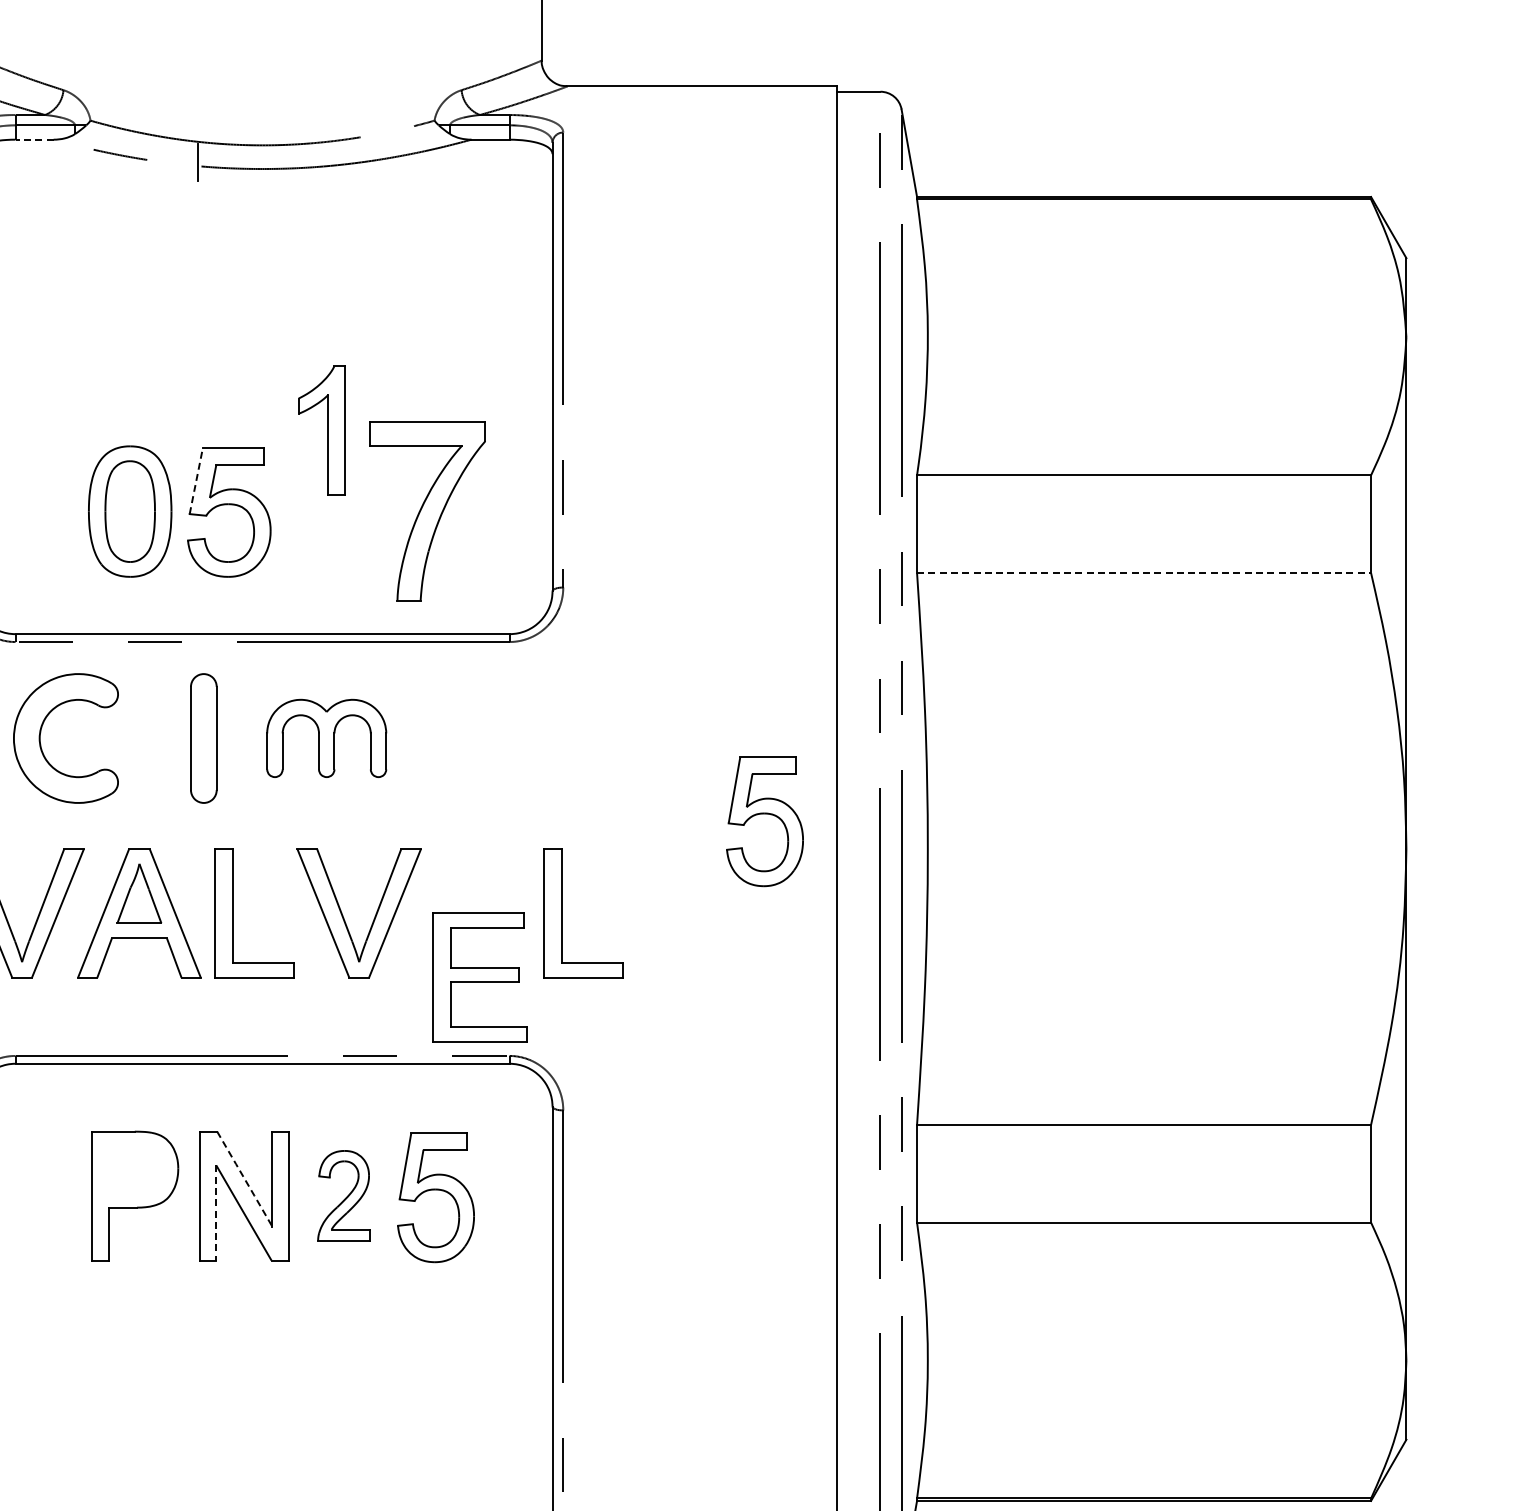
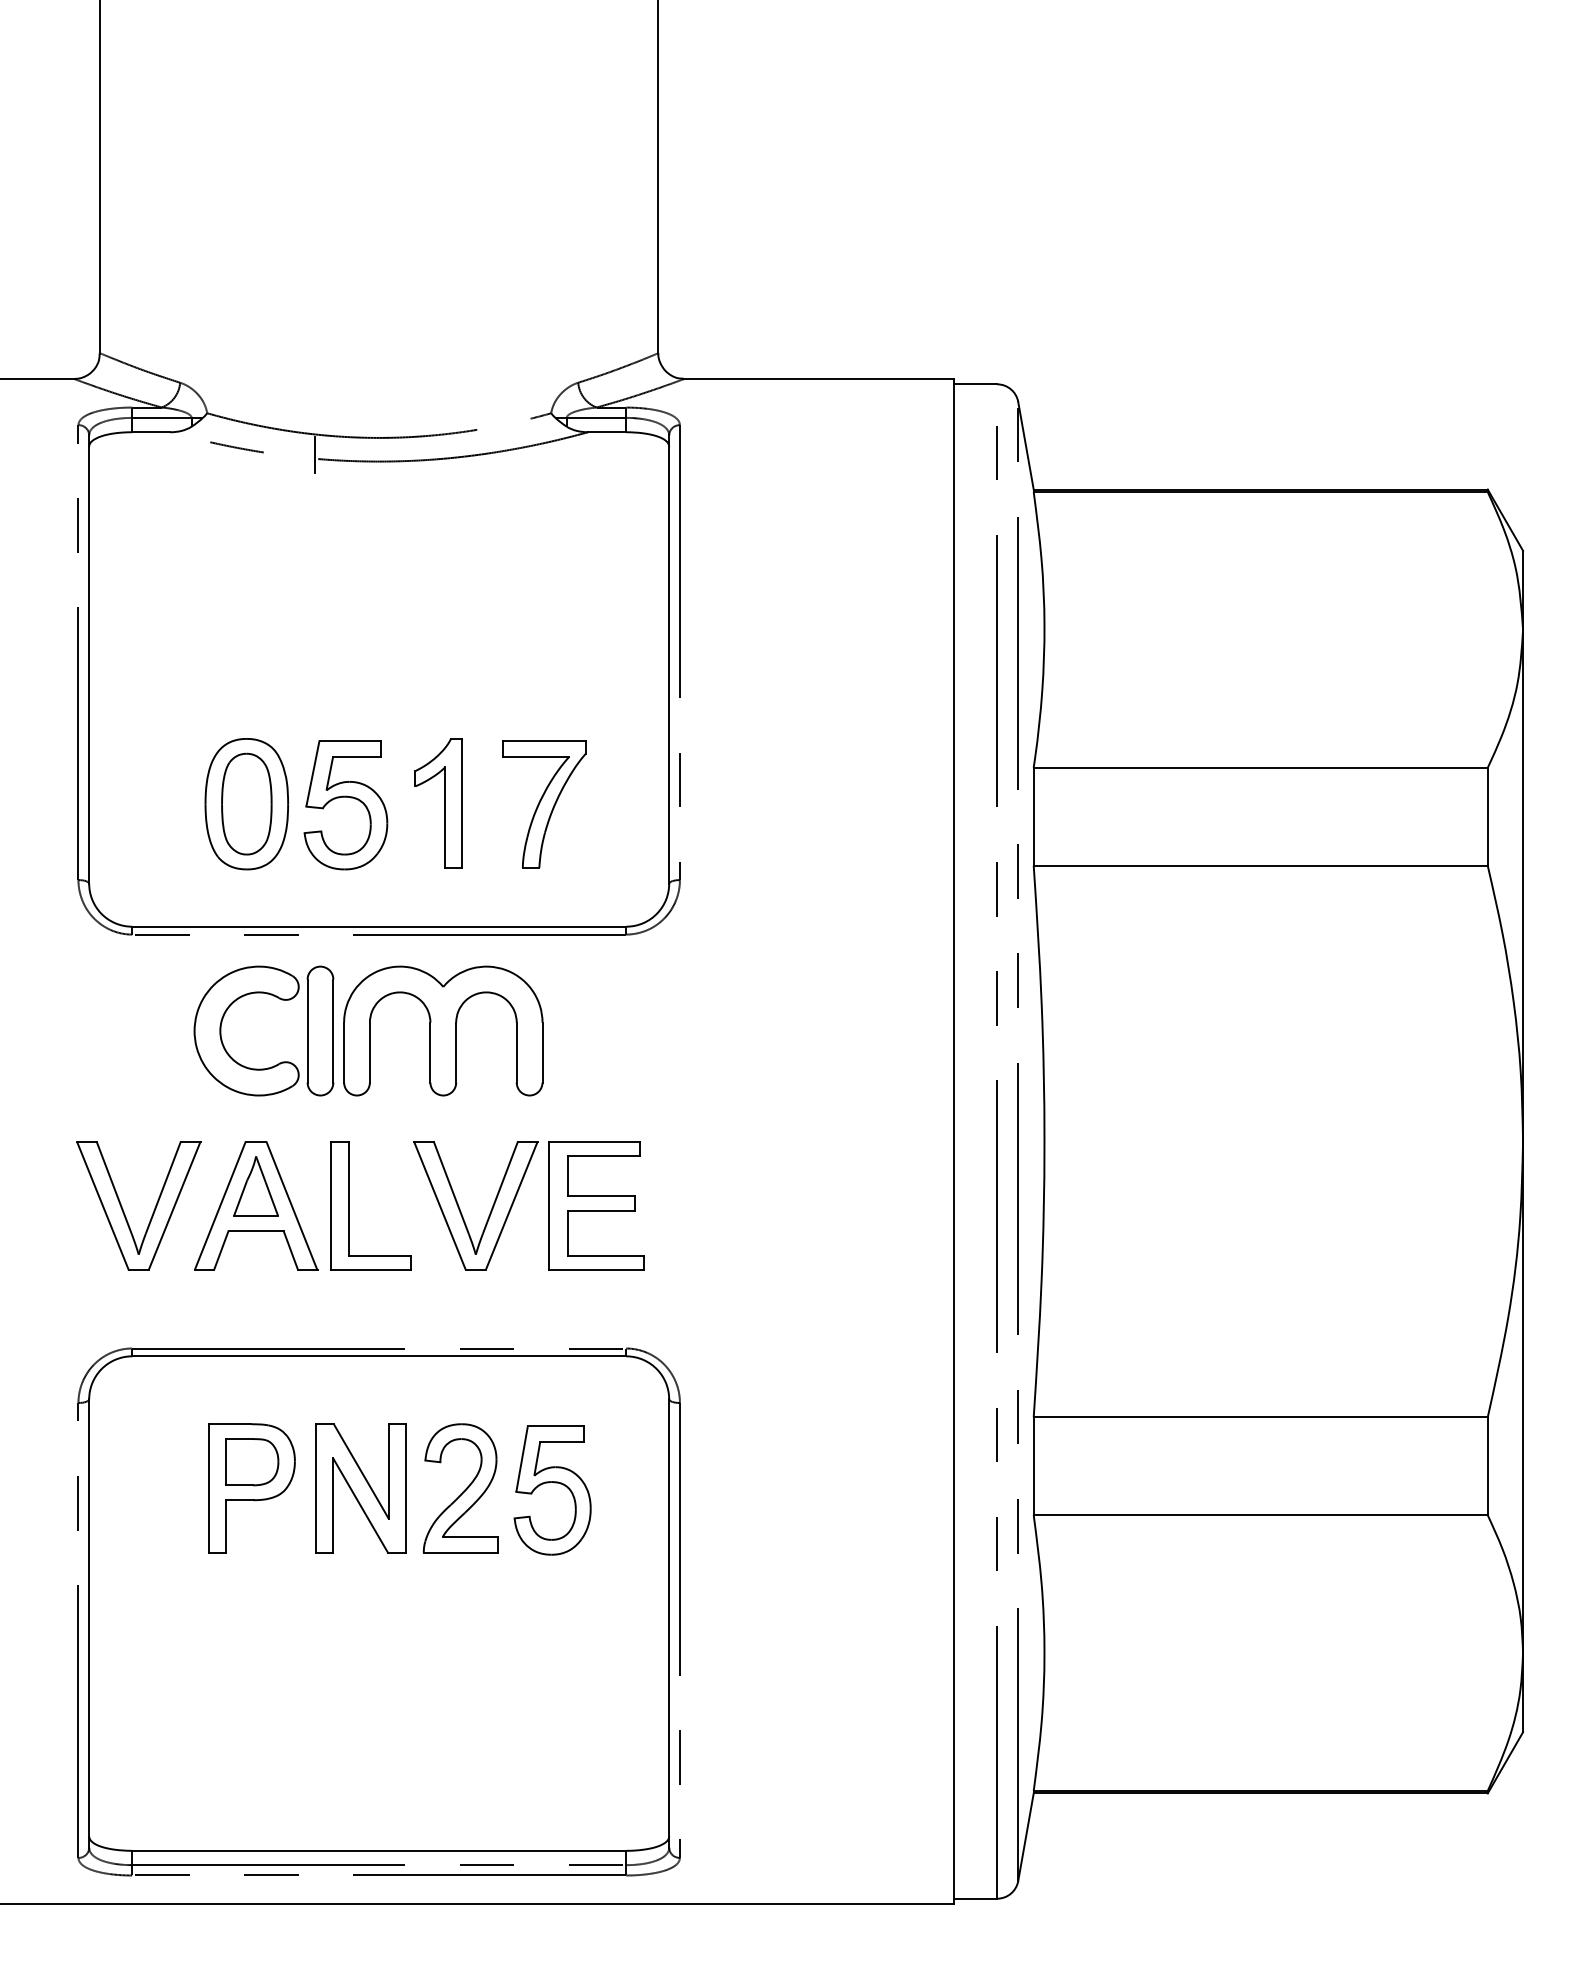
line: (33, 139) -> (150, 432), dashed -> solid
part: (321, 430) -> (438, 803), moved
line: (196, 479) -> (313, 772), dashed -> solid
part: (427, 511) -> (544, 804), size x0.71
line: (1144, 572) -> (1261, 865), dashed -> solid
part: (40, 737) -> (221, 1030), moved
part: (326, 737) -> (443, 1030), size x1.67
part: (767, 814) -> (884, 1107), removed
part: (561, 912) -> (678, 1205), removed
part: (479, 976) -> (596, 1205), moved
part: (135, 1169) -> (252, 1462), added
line: (244, 1179) -> (361, 1472), dashed -> solid
part: (343, 1195) -> (460, 1488), size x1.43
line: (215, 1212) -> (332, 1505), dashed -> solid

